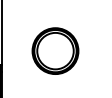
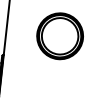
part: (55, 50) -> (60, 35), moved

